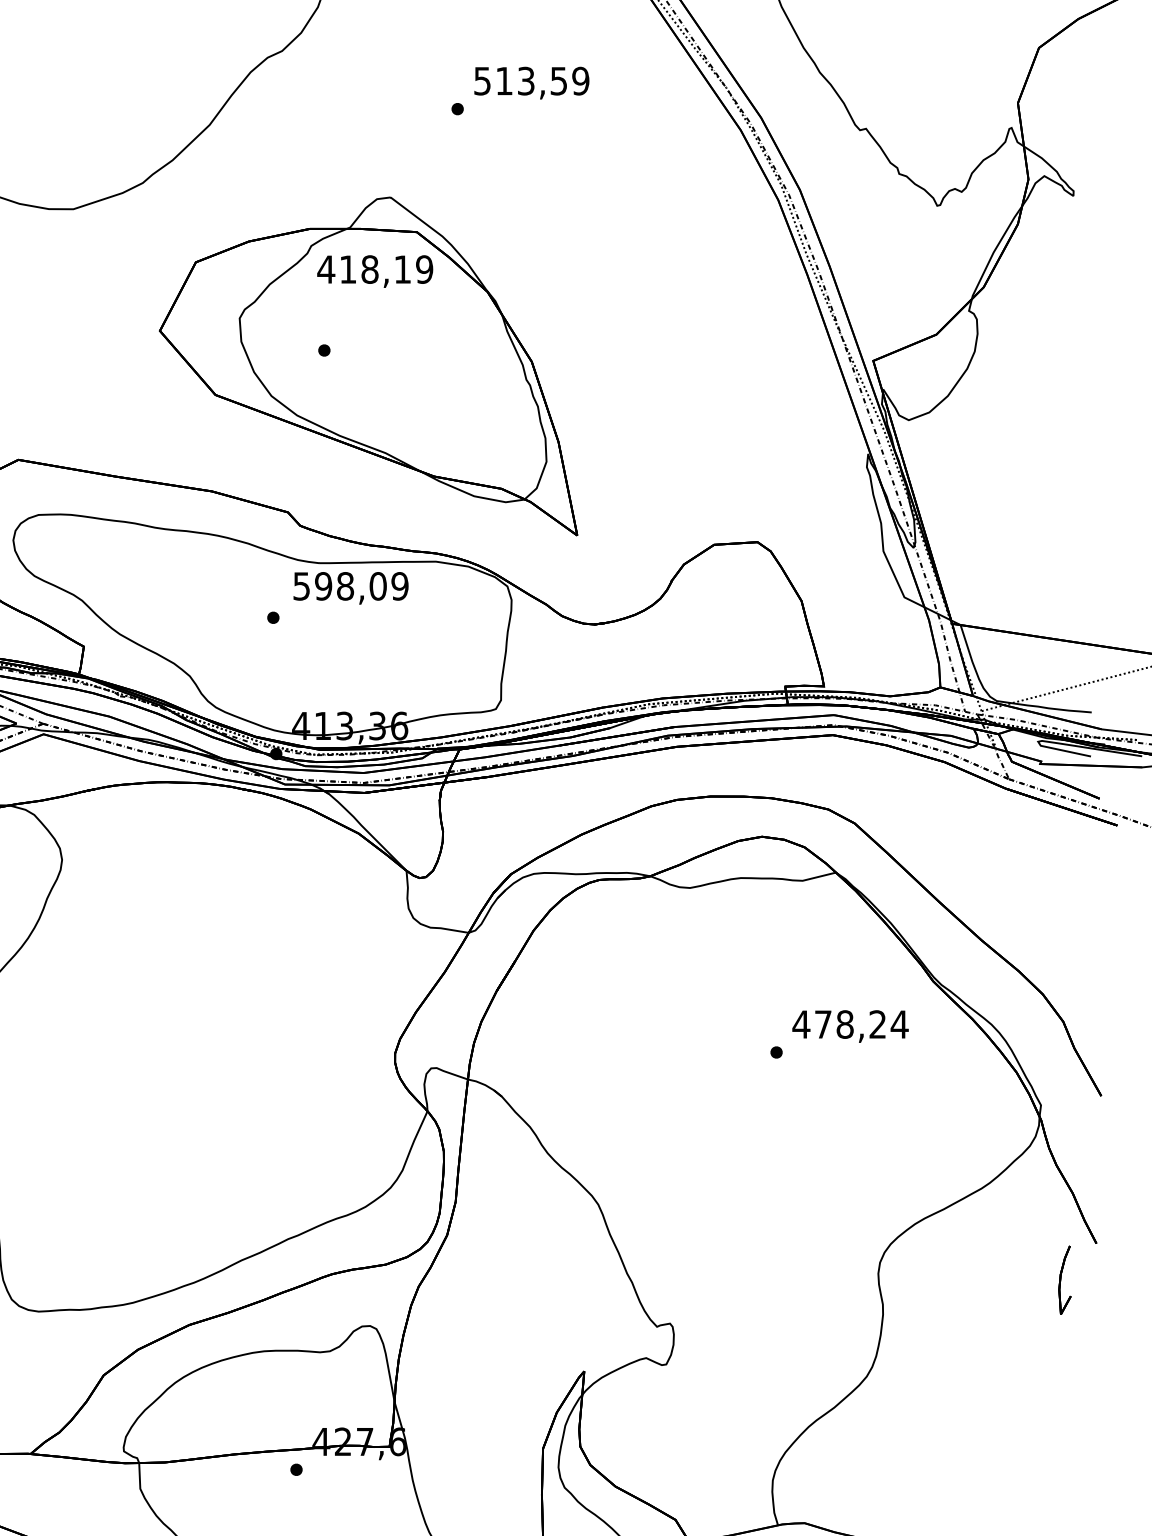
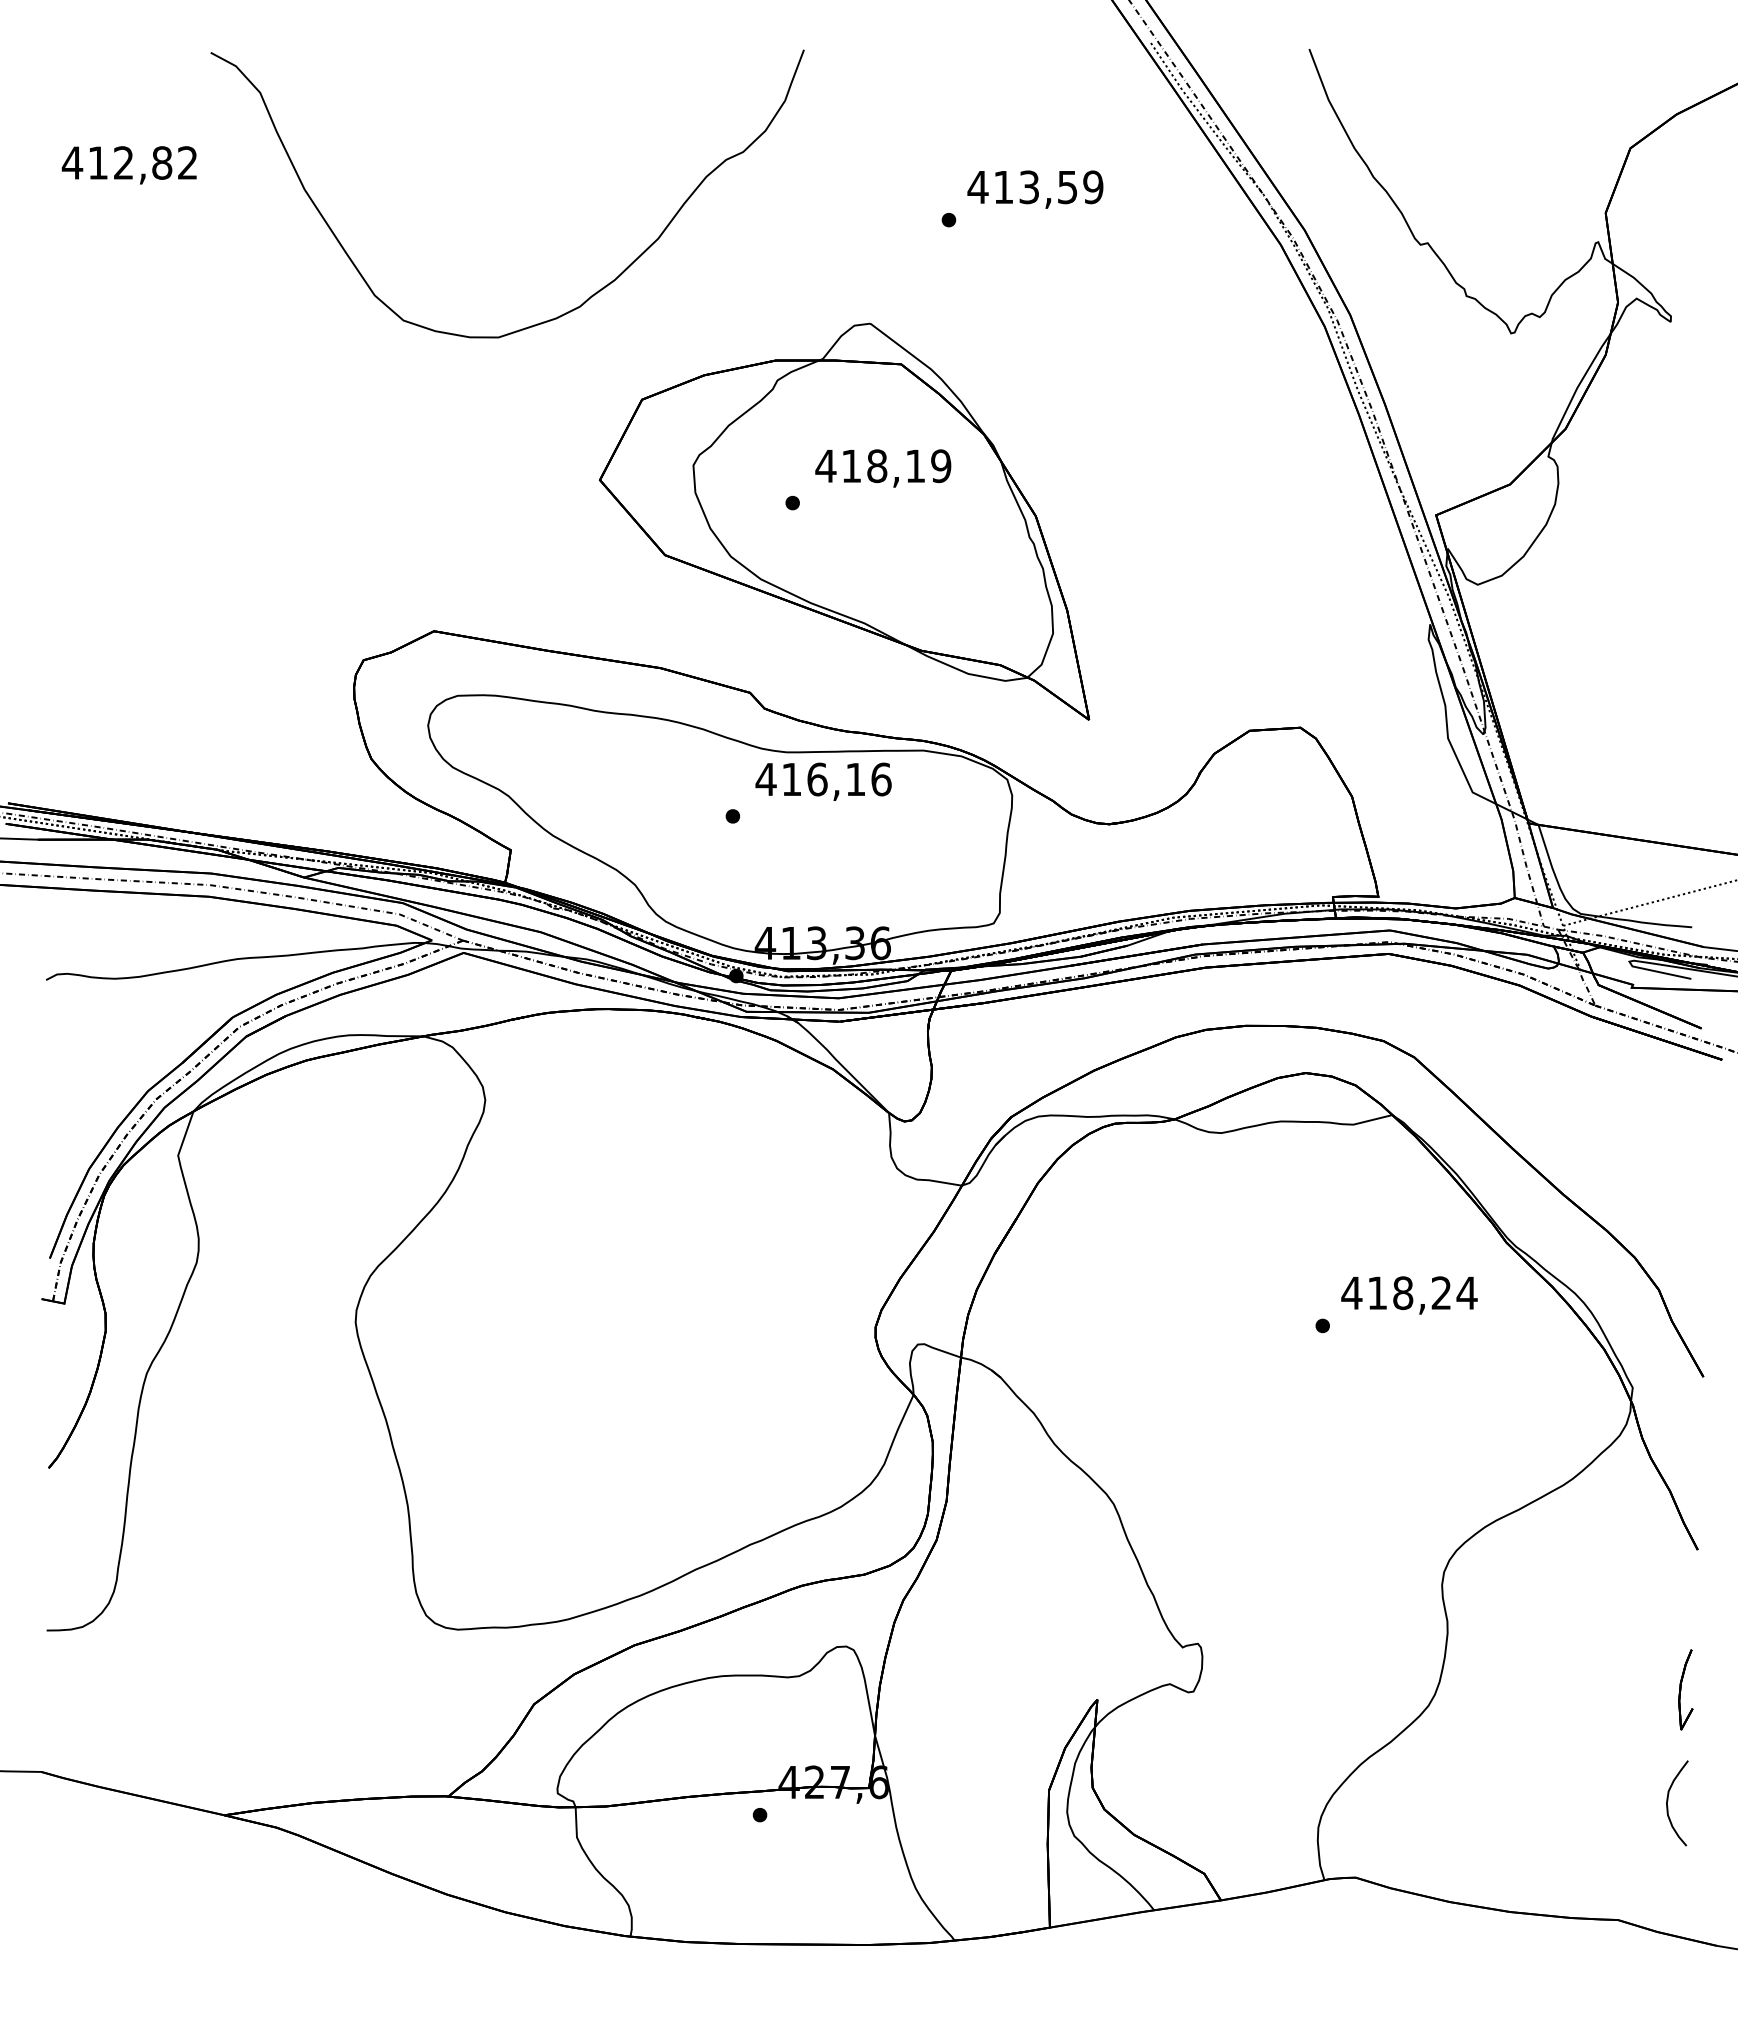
text: (482, 81) -> (977, 187), 513,59 -> 413,59
text: (375, 271) -> (883, 468), moved
text: (350, 586) -> (823, 779), 598,09 -> 416,16
text: (823, 1023) -> (1377, 1292), 478,24 -> 418,24
part: (1064, 1279) -> (1685, 1689), moved
curve: (1071, 1458) -> (1668, 1801), added

